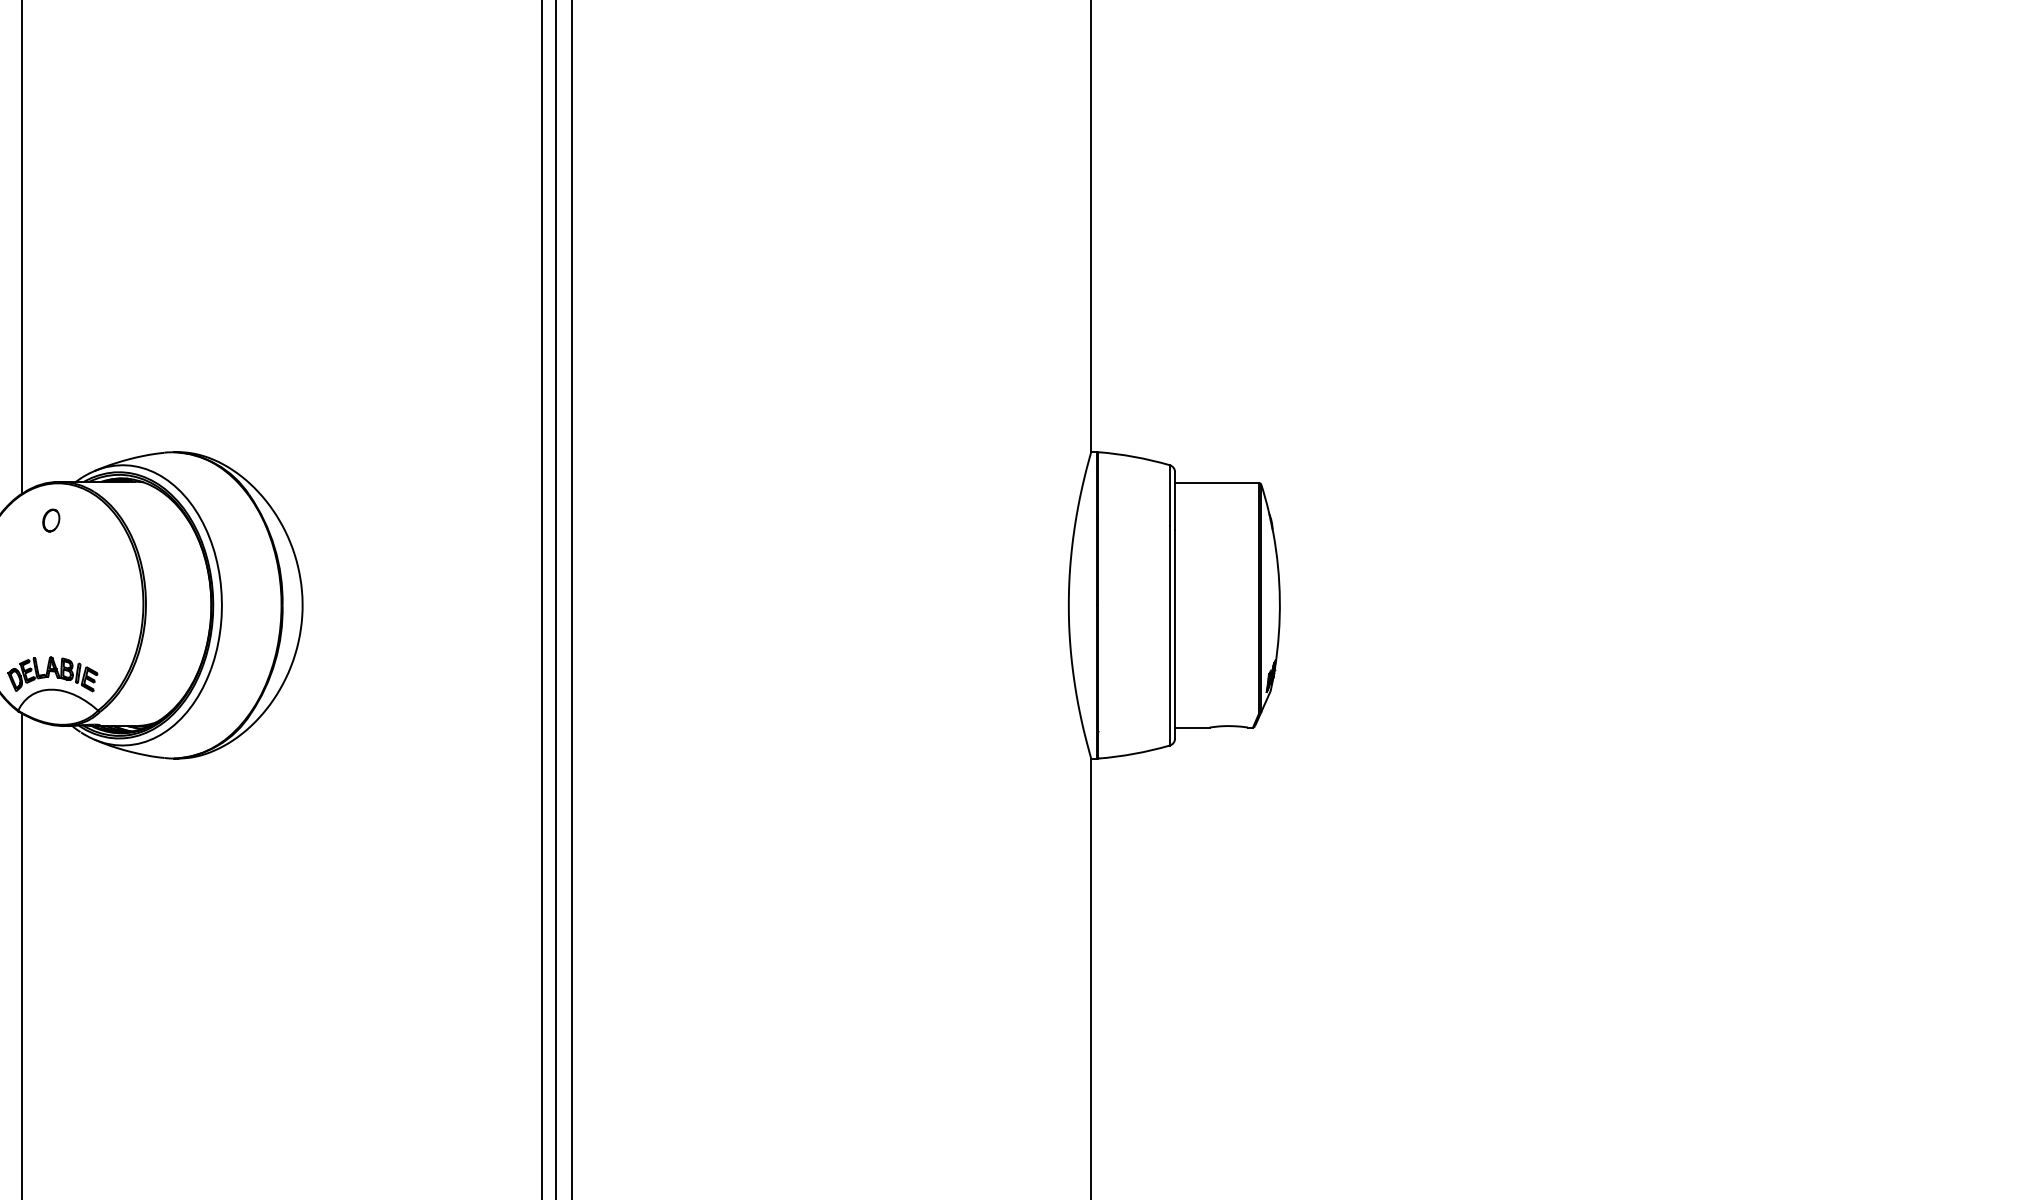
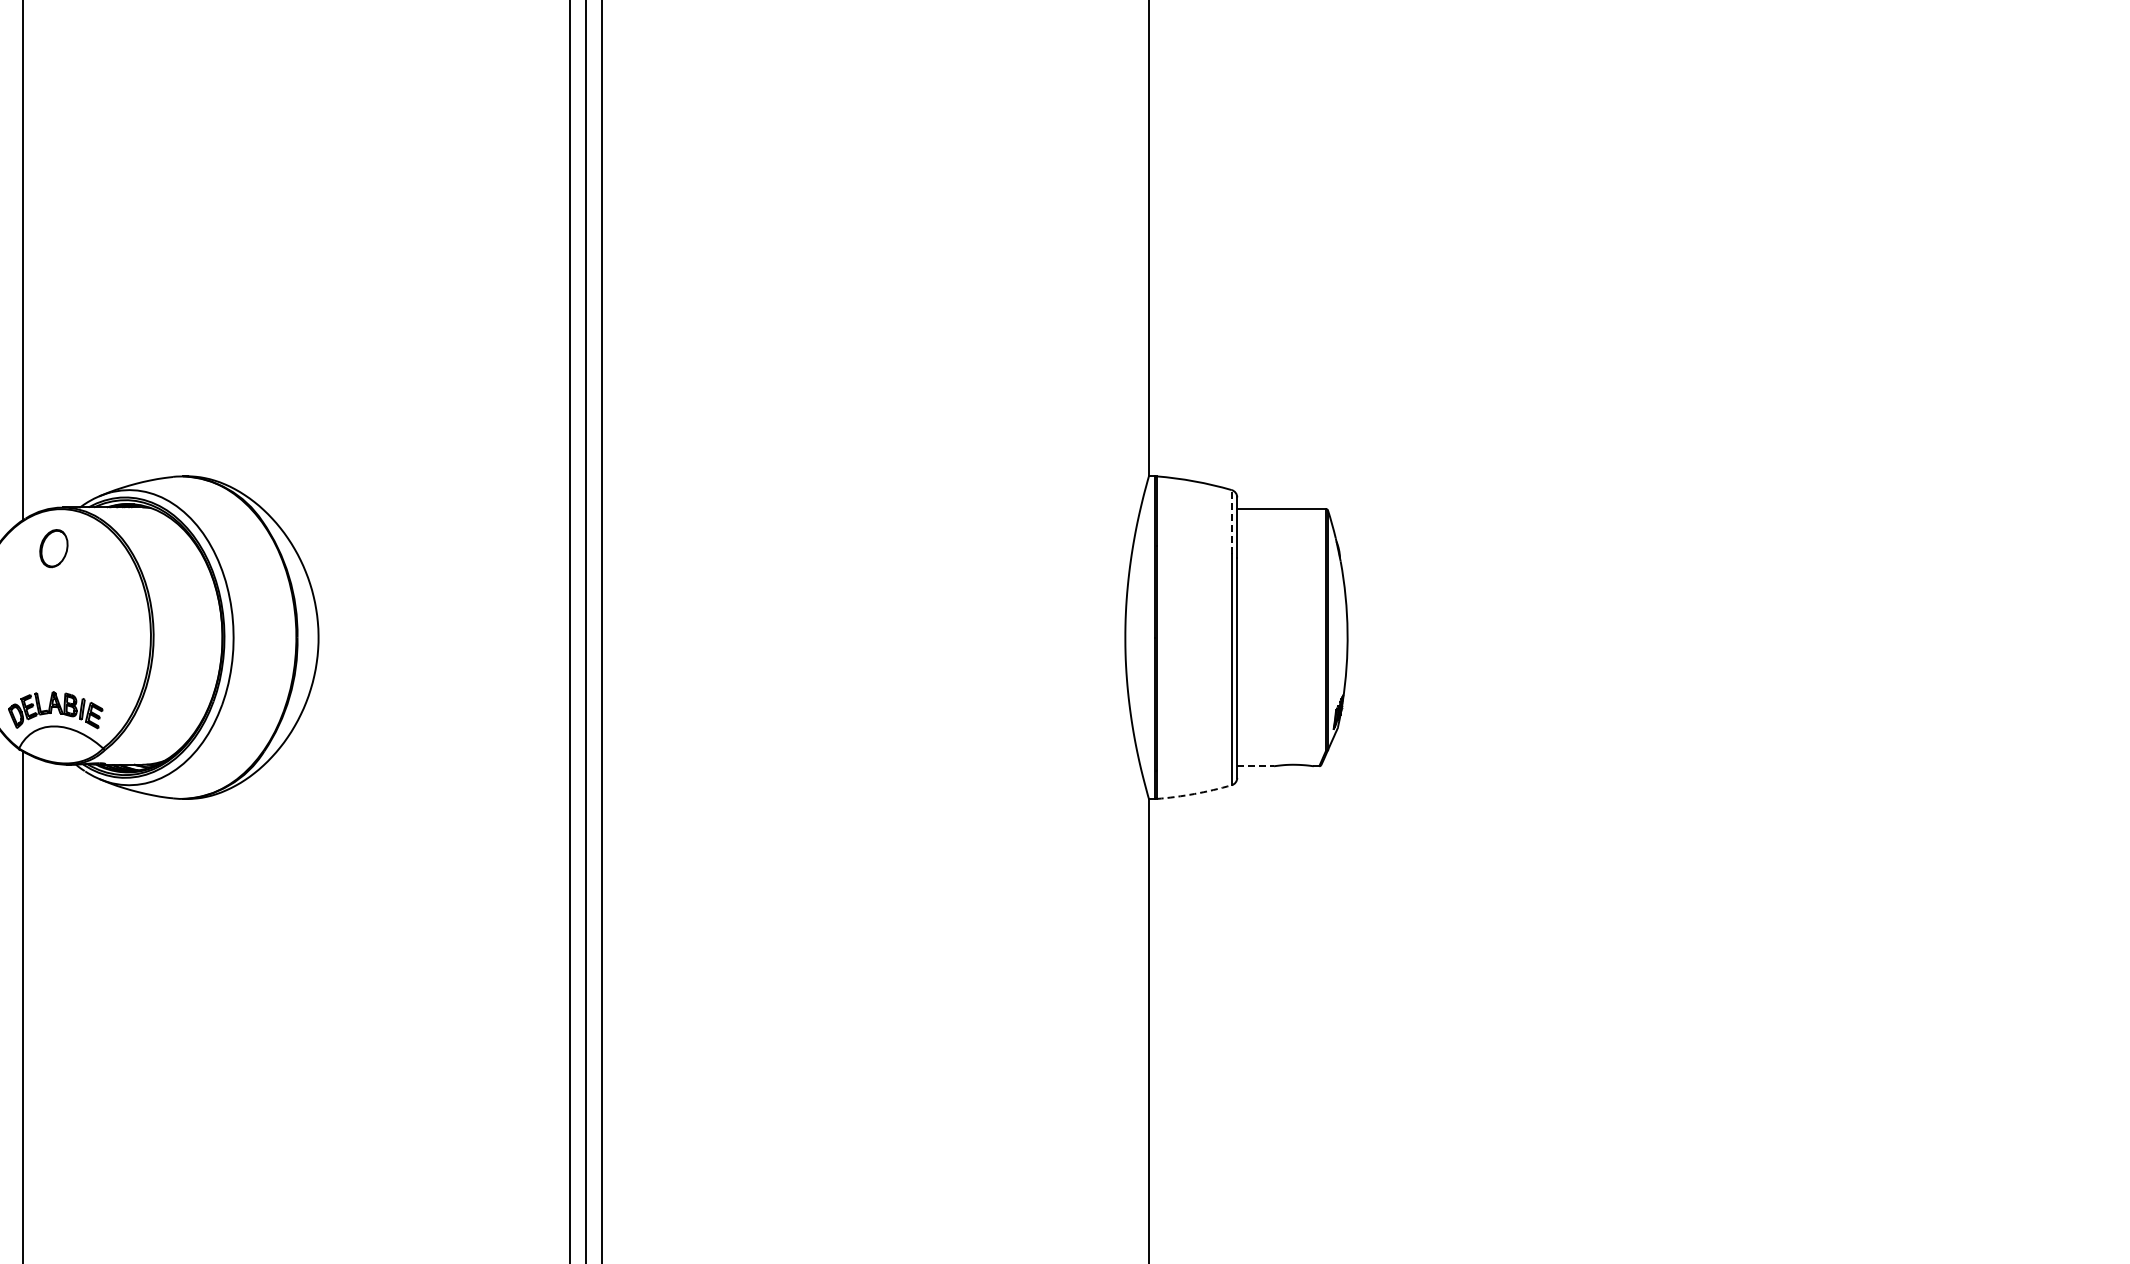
line: (1169, 495) -> (1231, 521), solid -> dashed
part: (50, 519) -> (53, 547), size x1.6
line: (1193, 727) -> (1256, 766), solid -> dashed
arc: (1134, 753) -> (1194, 793), solid -> dashed

